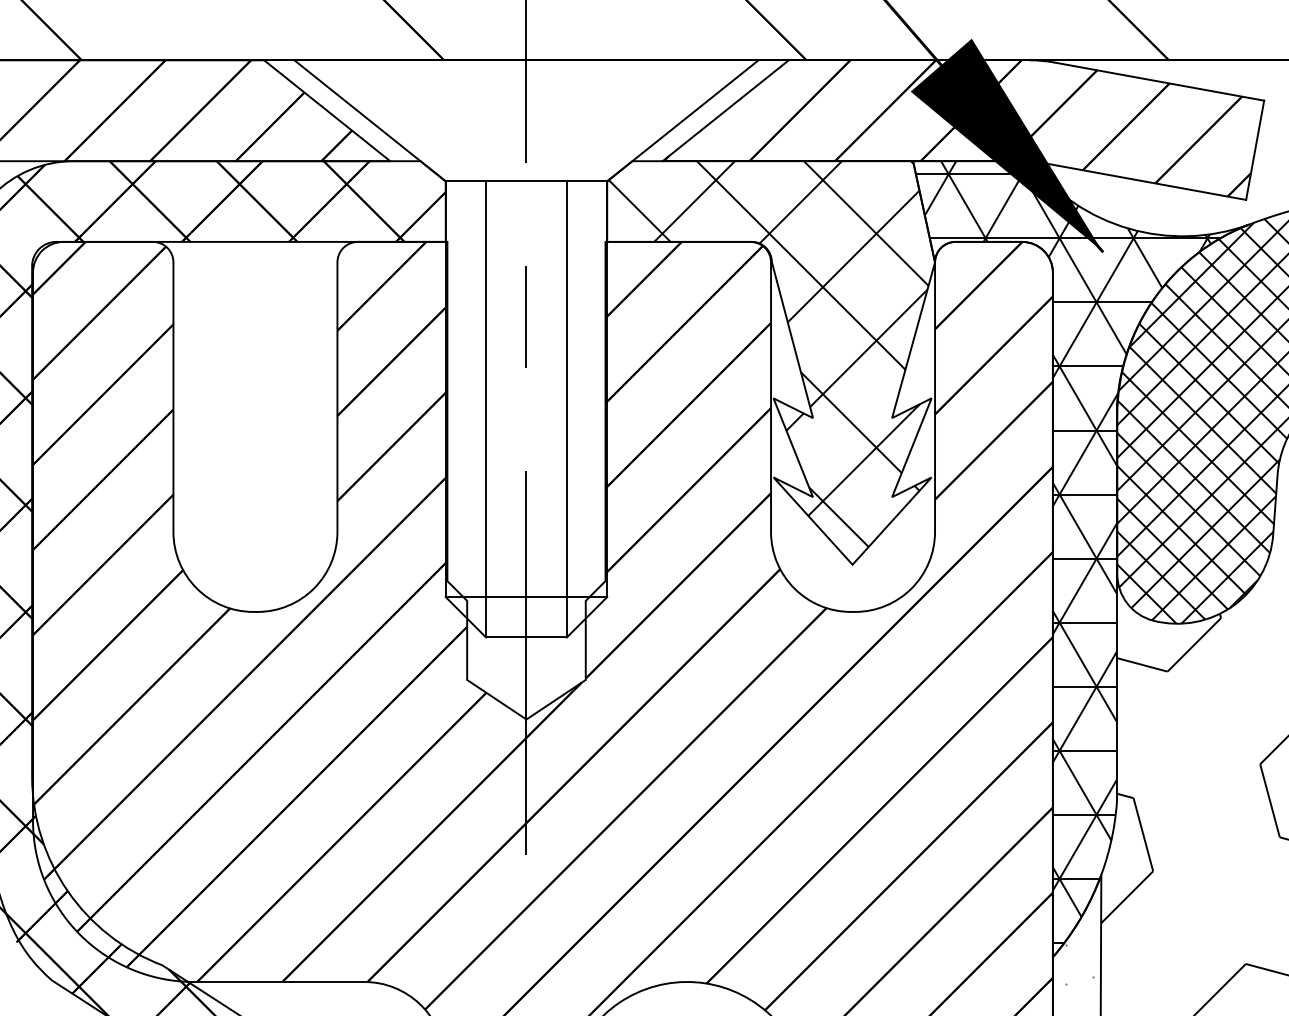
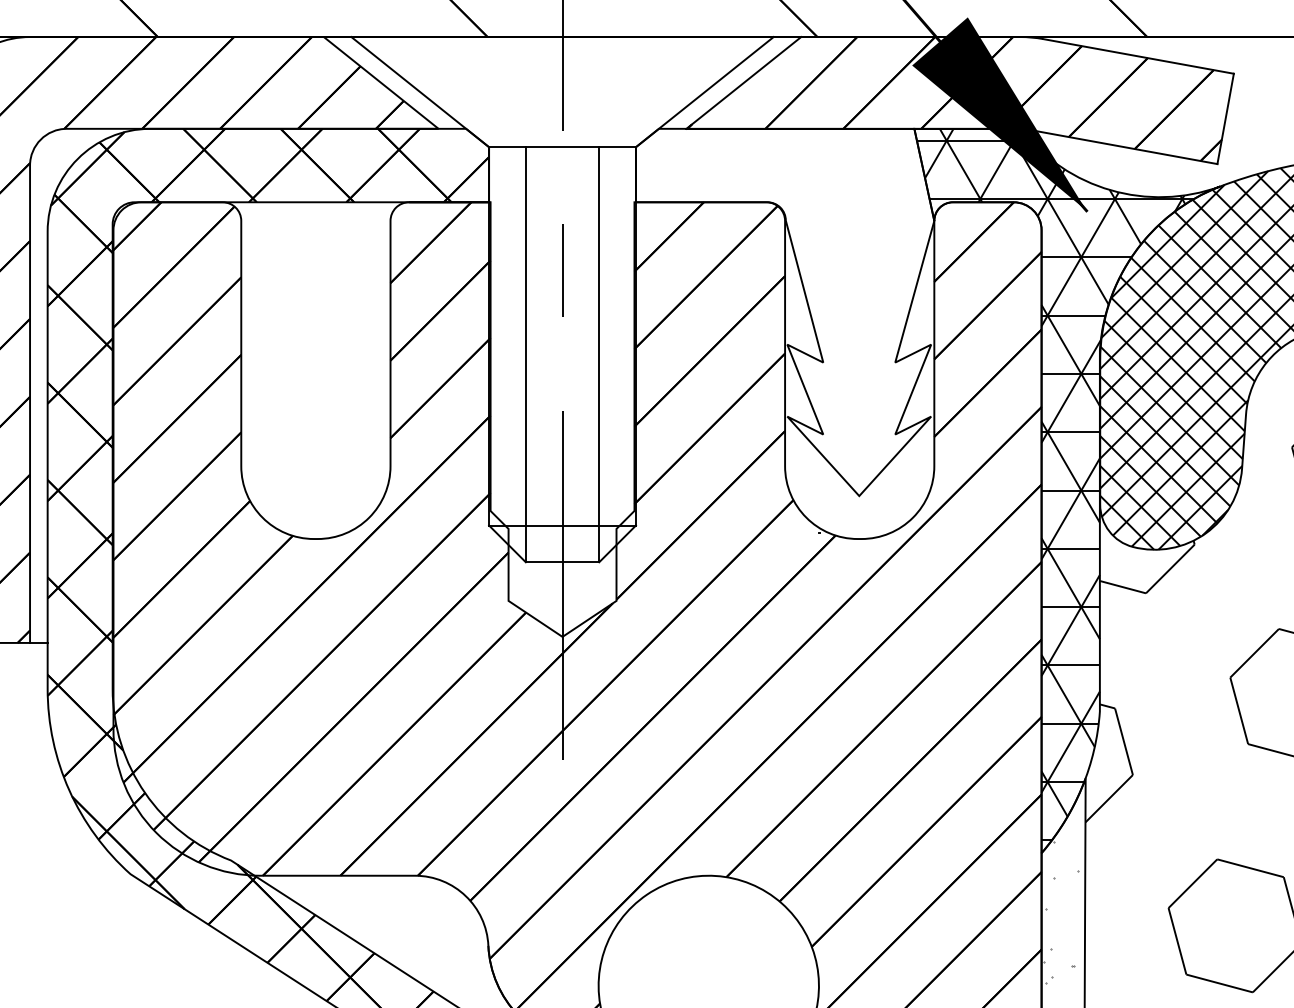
hatch: (767, 353) -> (781, 303), removed

